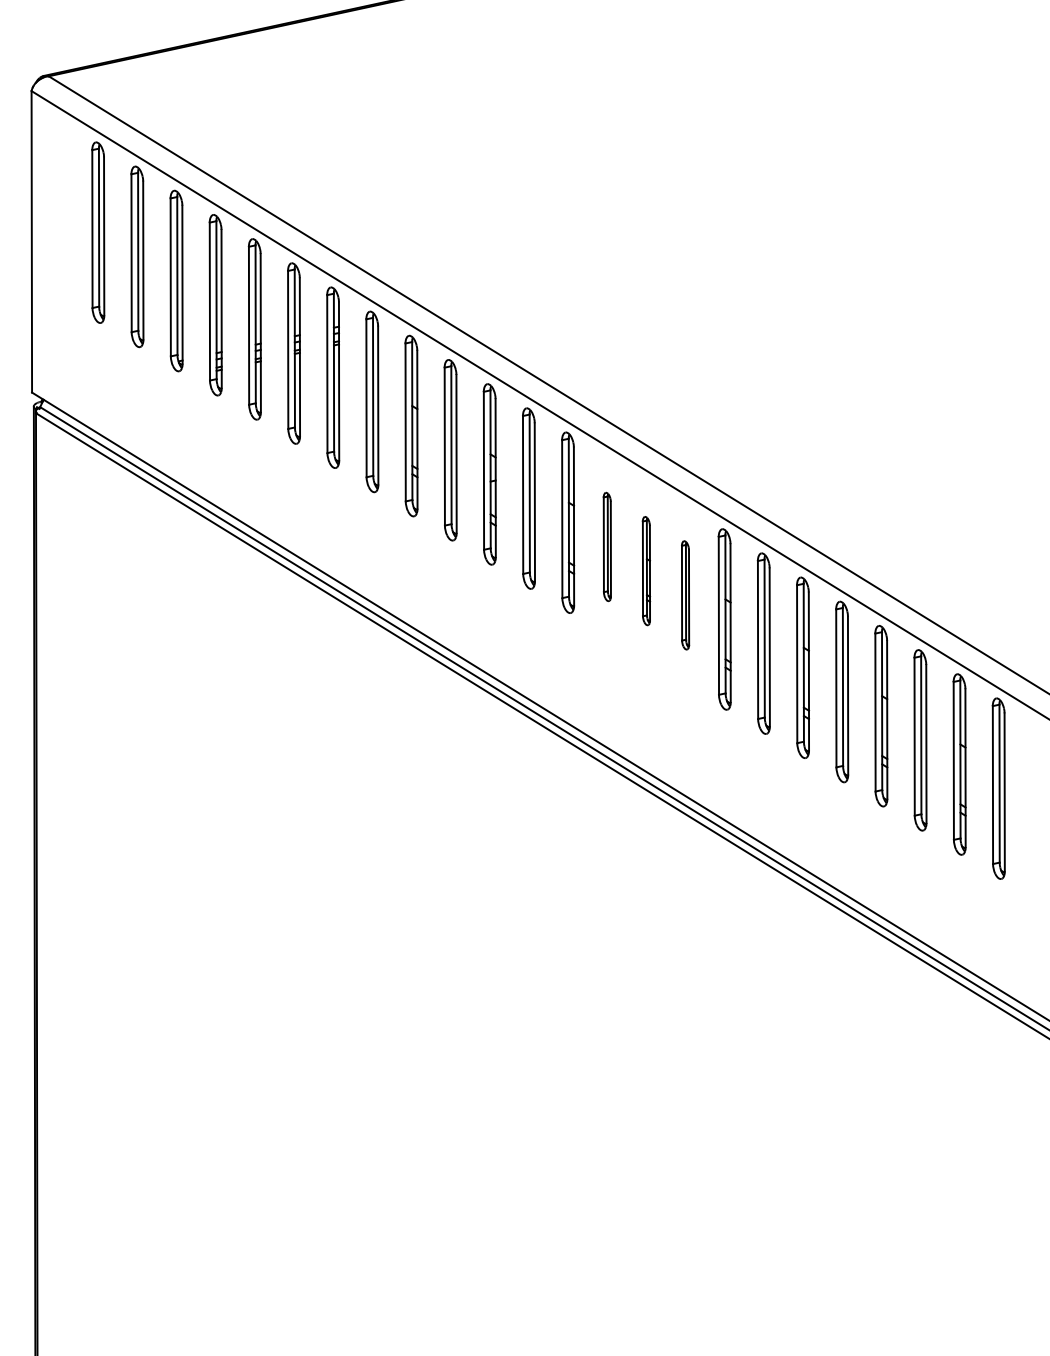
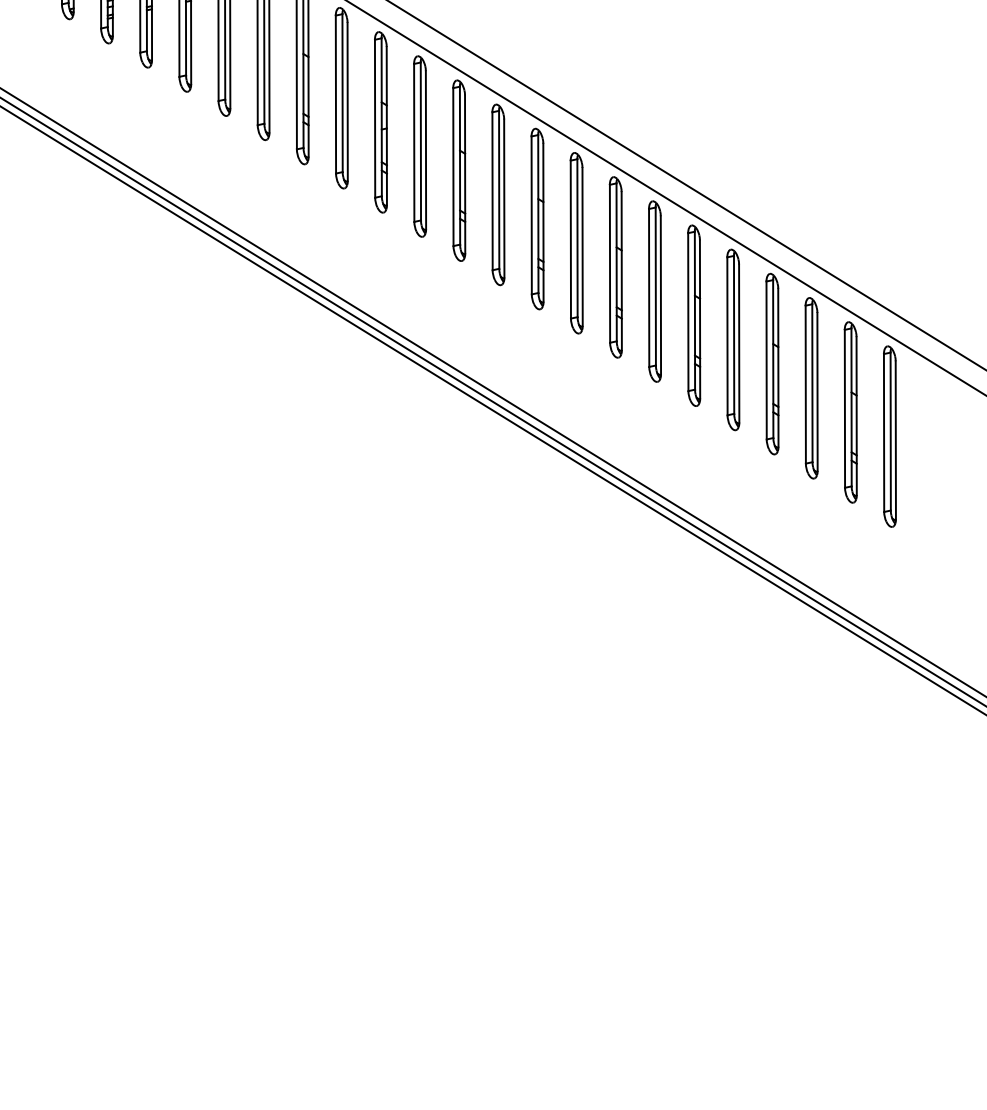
part: (607, 546) -> (498, 194), size x1.67
part: (646, 570) -> (537, 218), size x1.67
part: (685, 595) -> (576, 243), size x1.67

